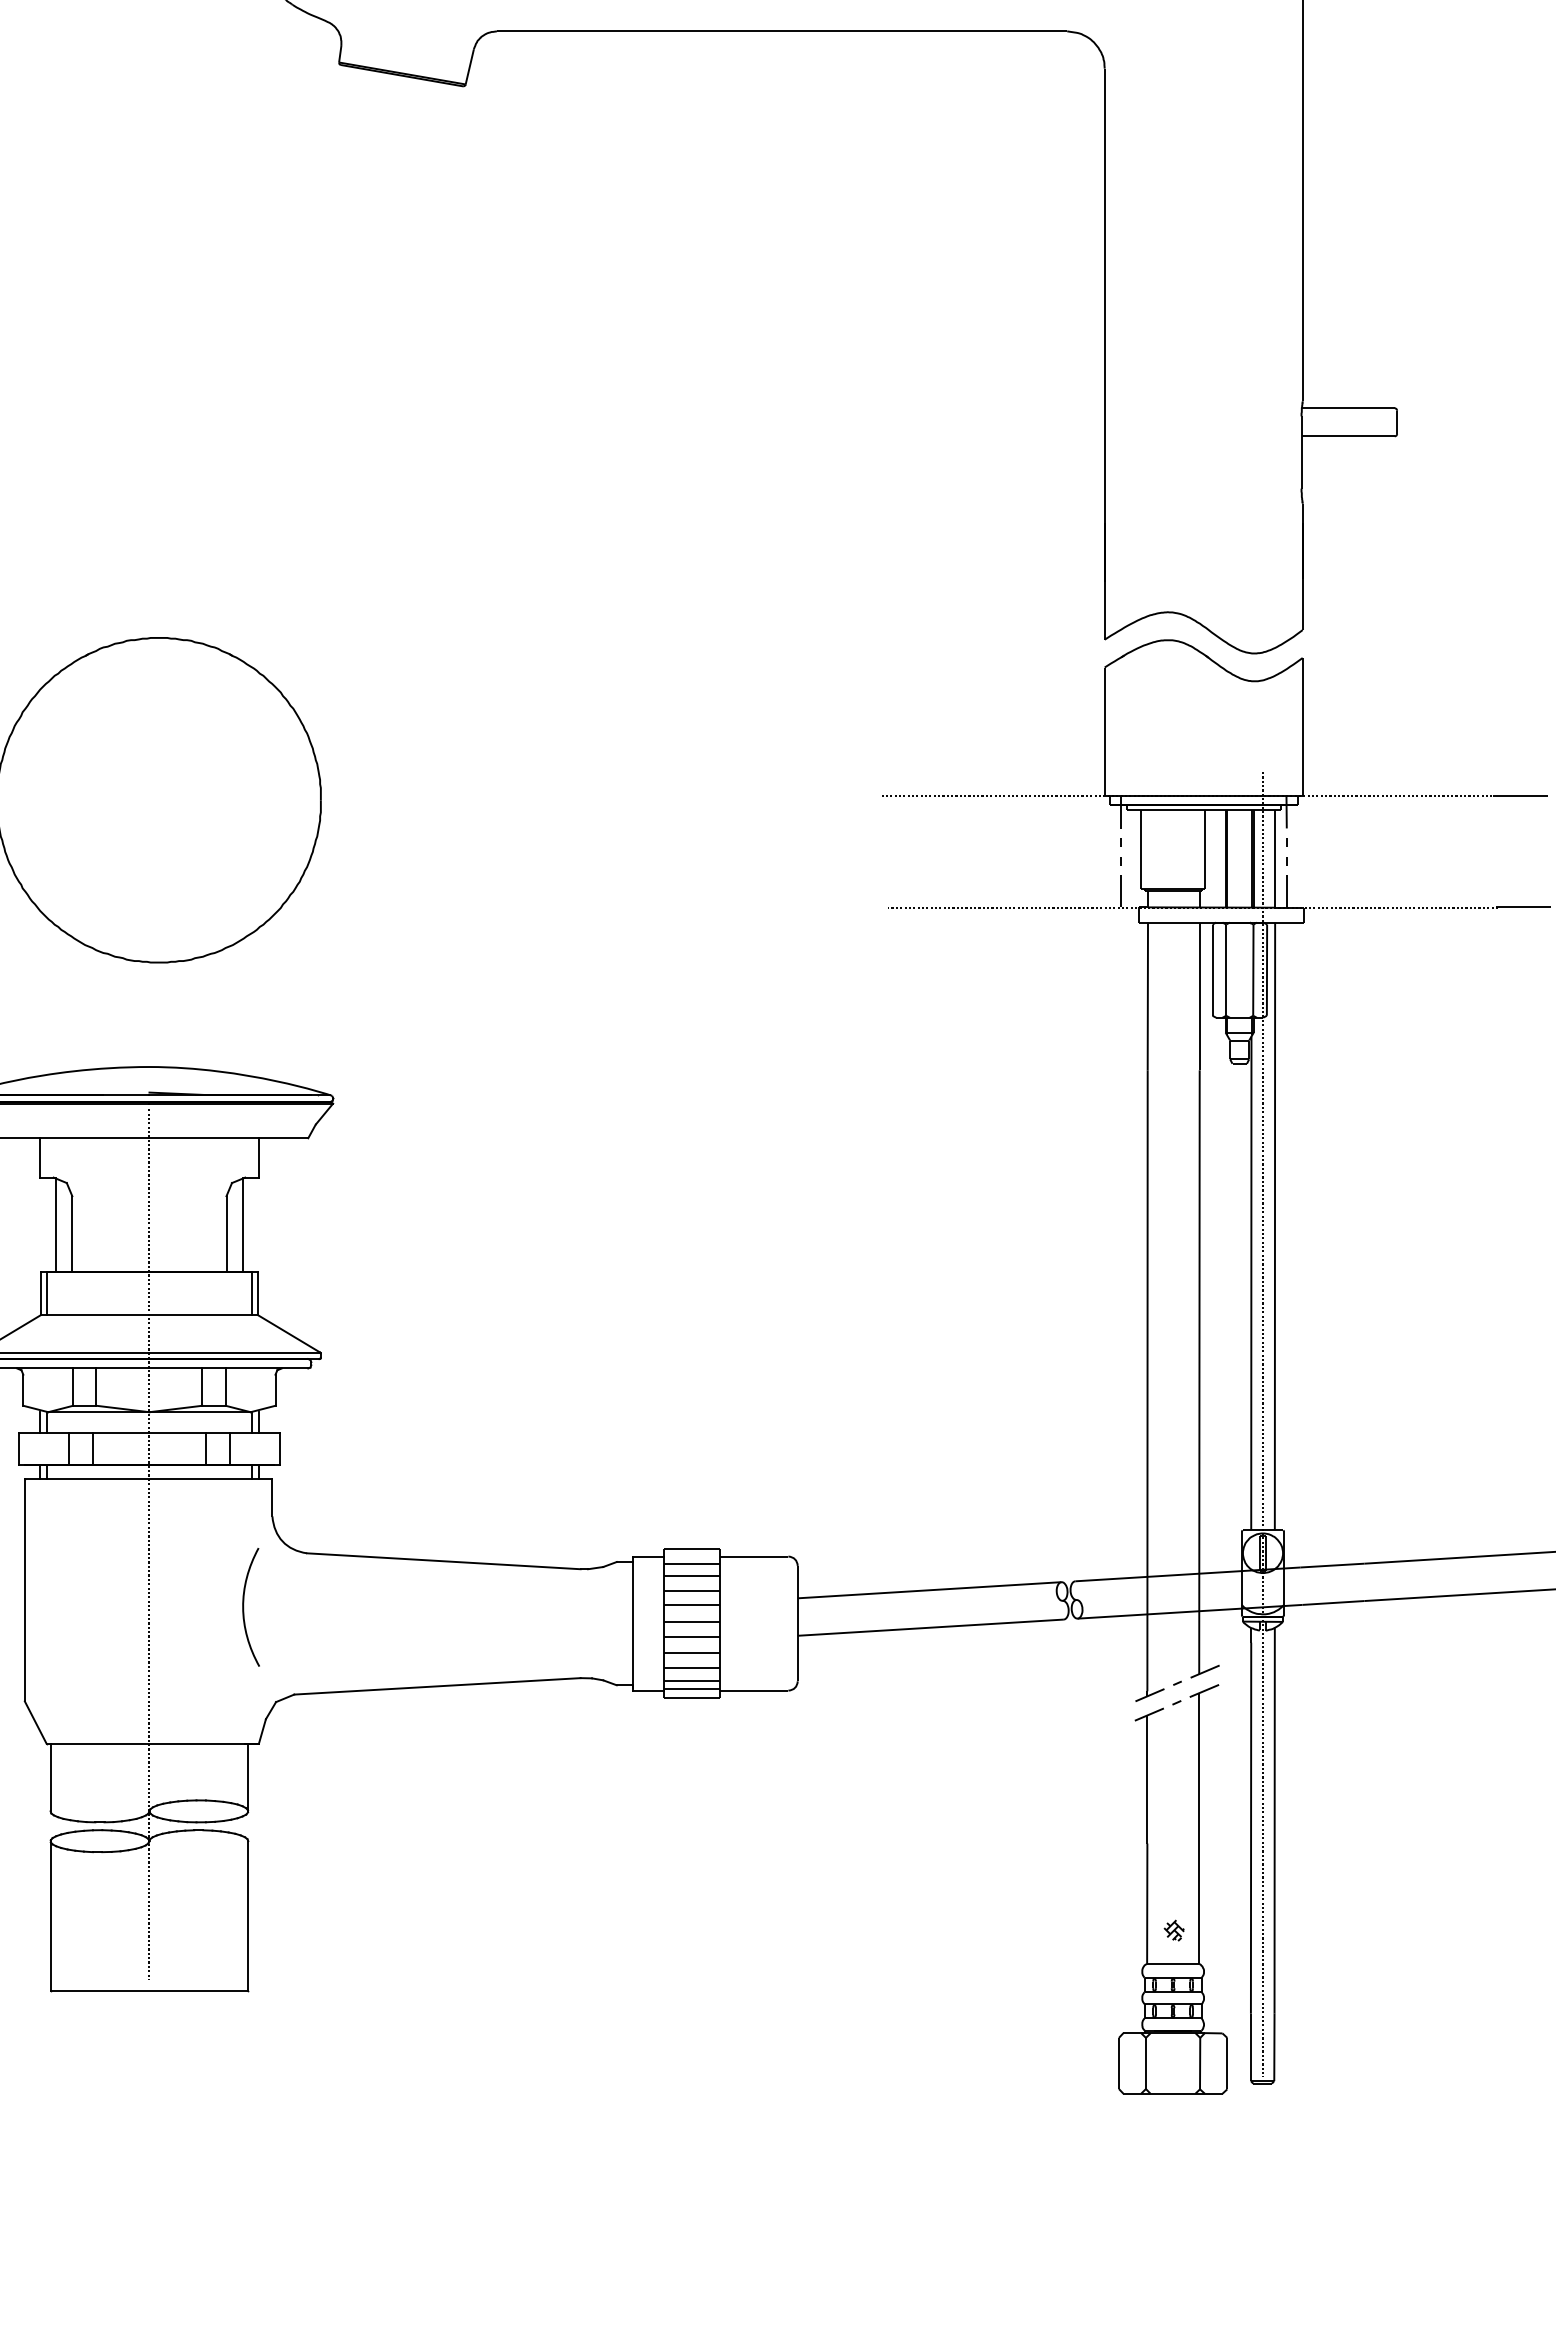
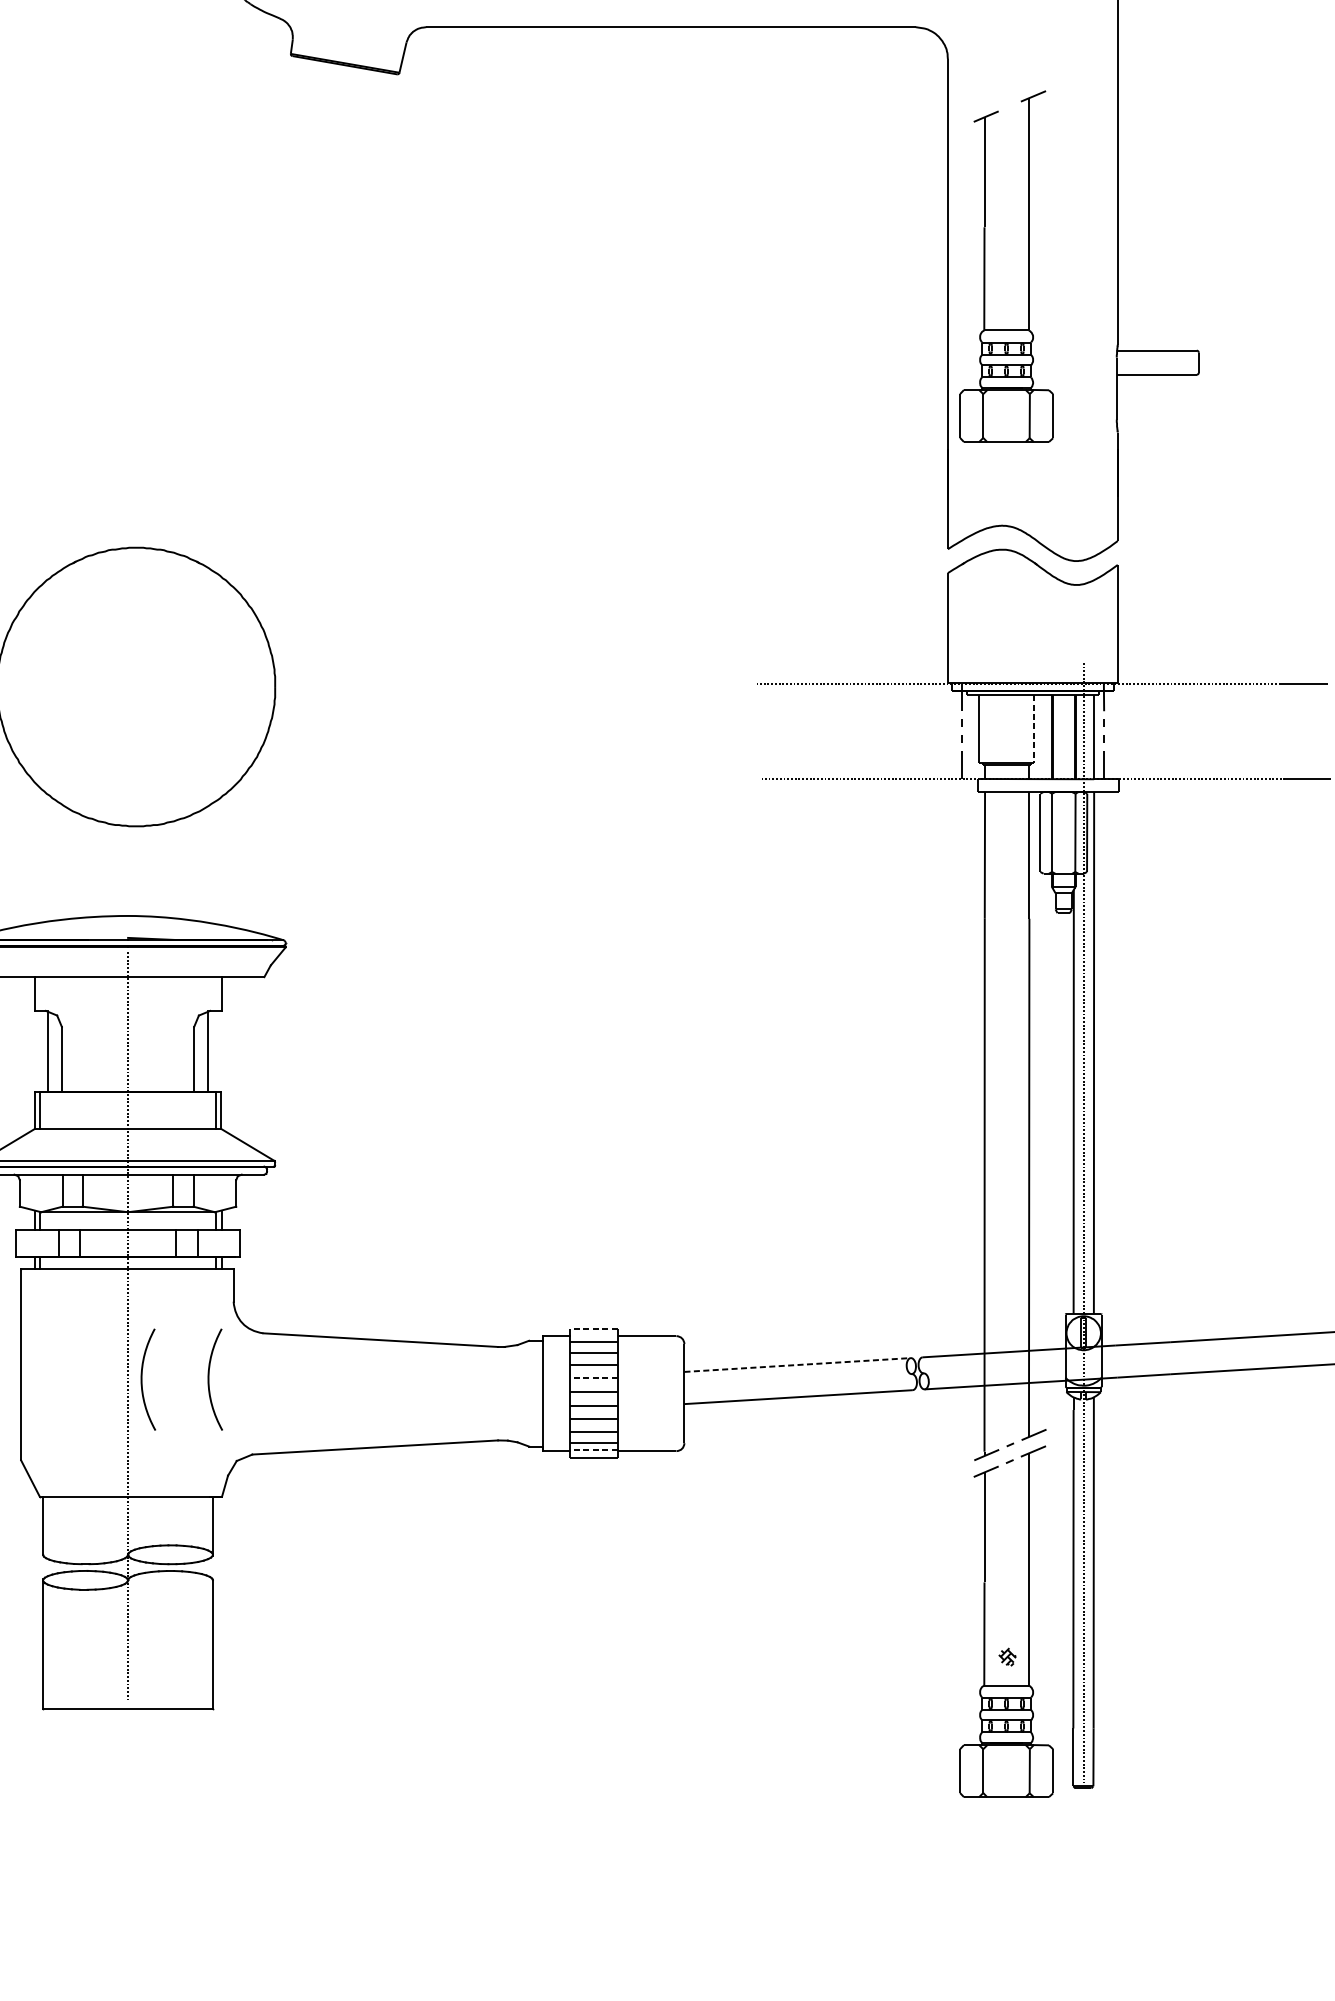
part: (1148, 310) -> (985, 266), added
line: (1205, 849) -> (1034, 729), solid -> dashed
line: (691, 1548) -> (593, 1329), solid -> dashed
line: (930, 1590) -> (798, 1365), solid -> dashed
line: (691, 1604) -> (593, 1377), solid -> dashed
curve: (166, 1607) -> (142, 1379), added
line: (691, 1688) -> (593, 1449), solid -> dashed

